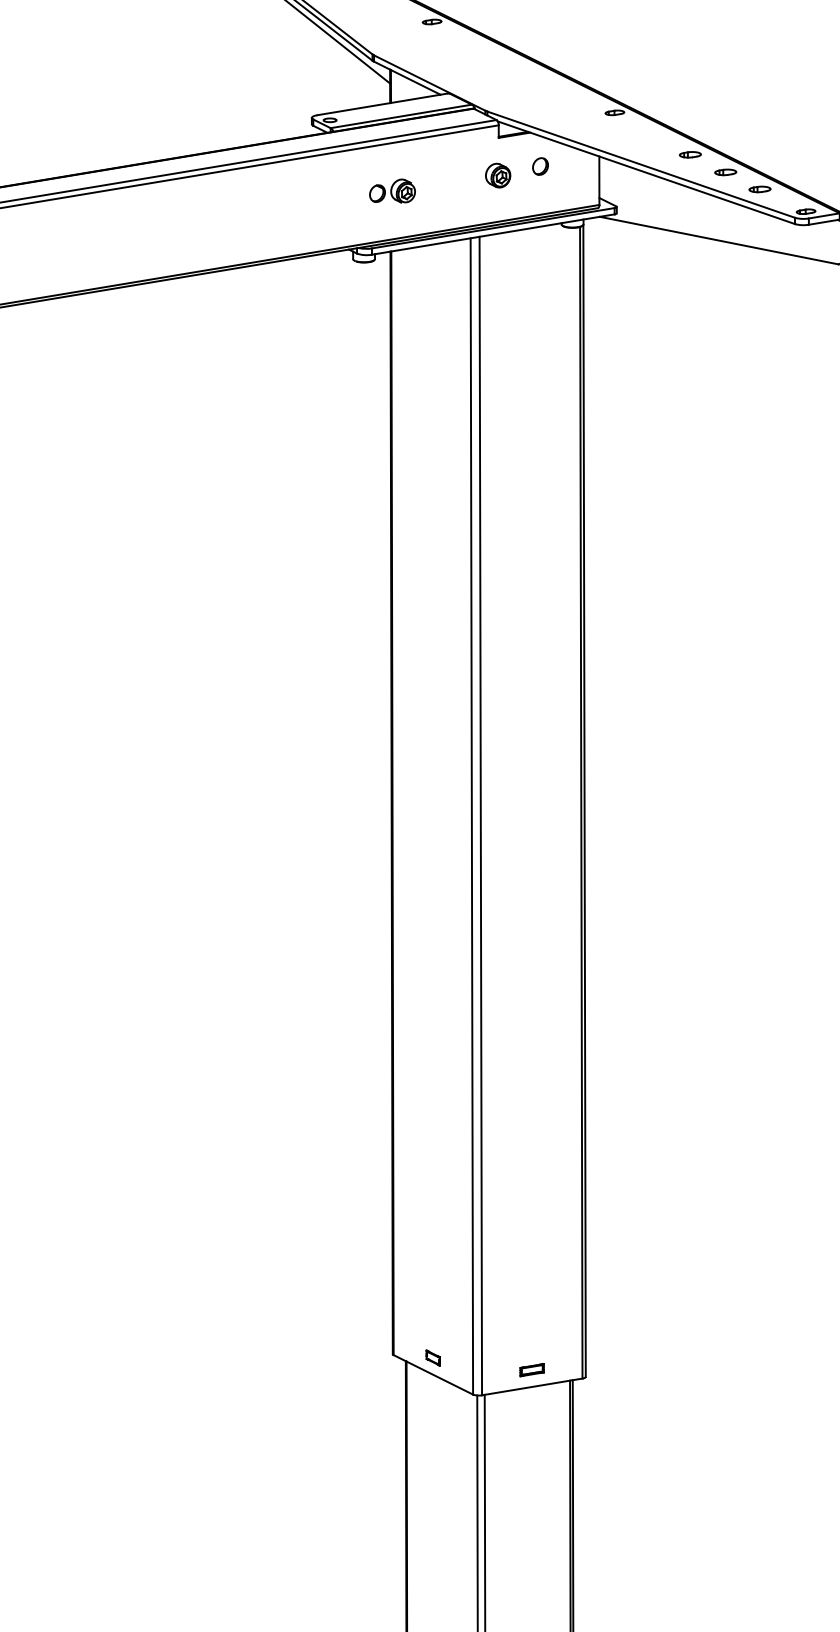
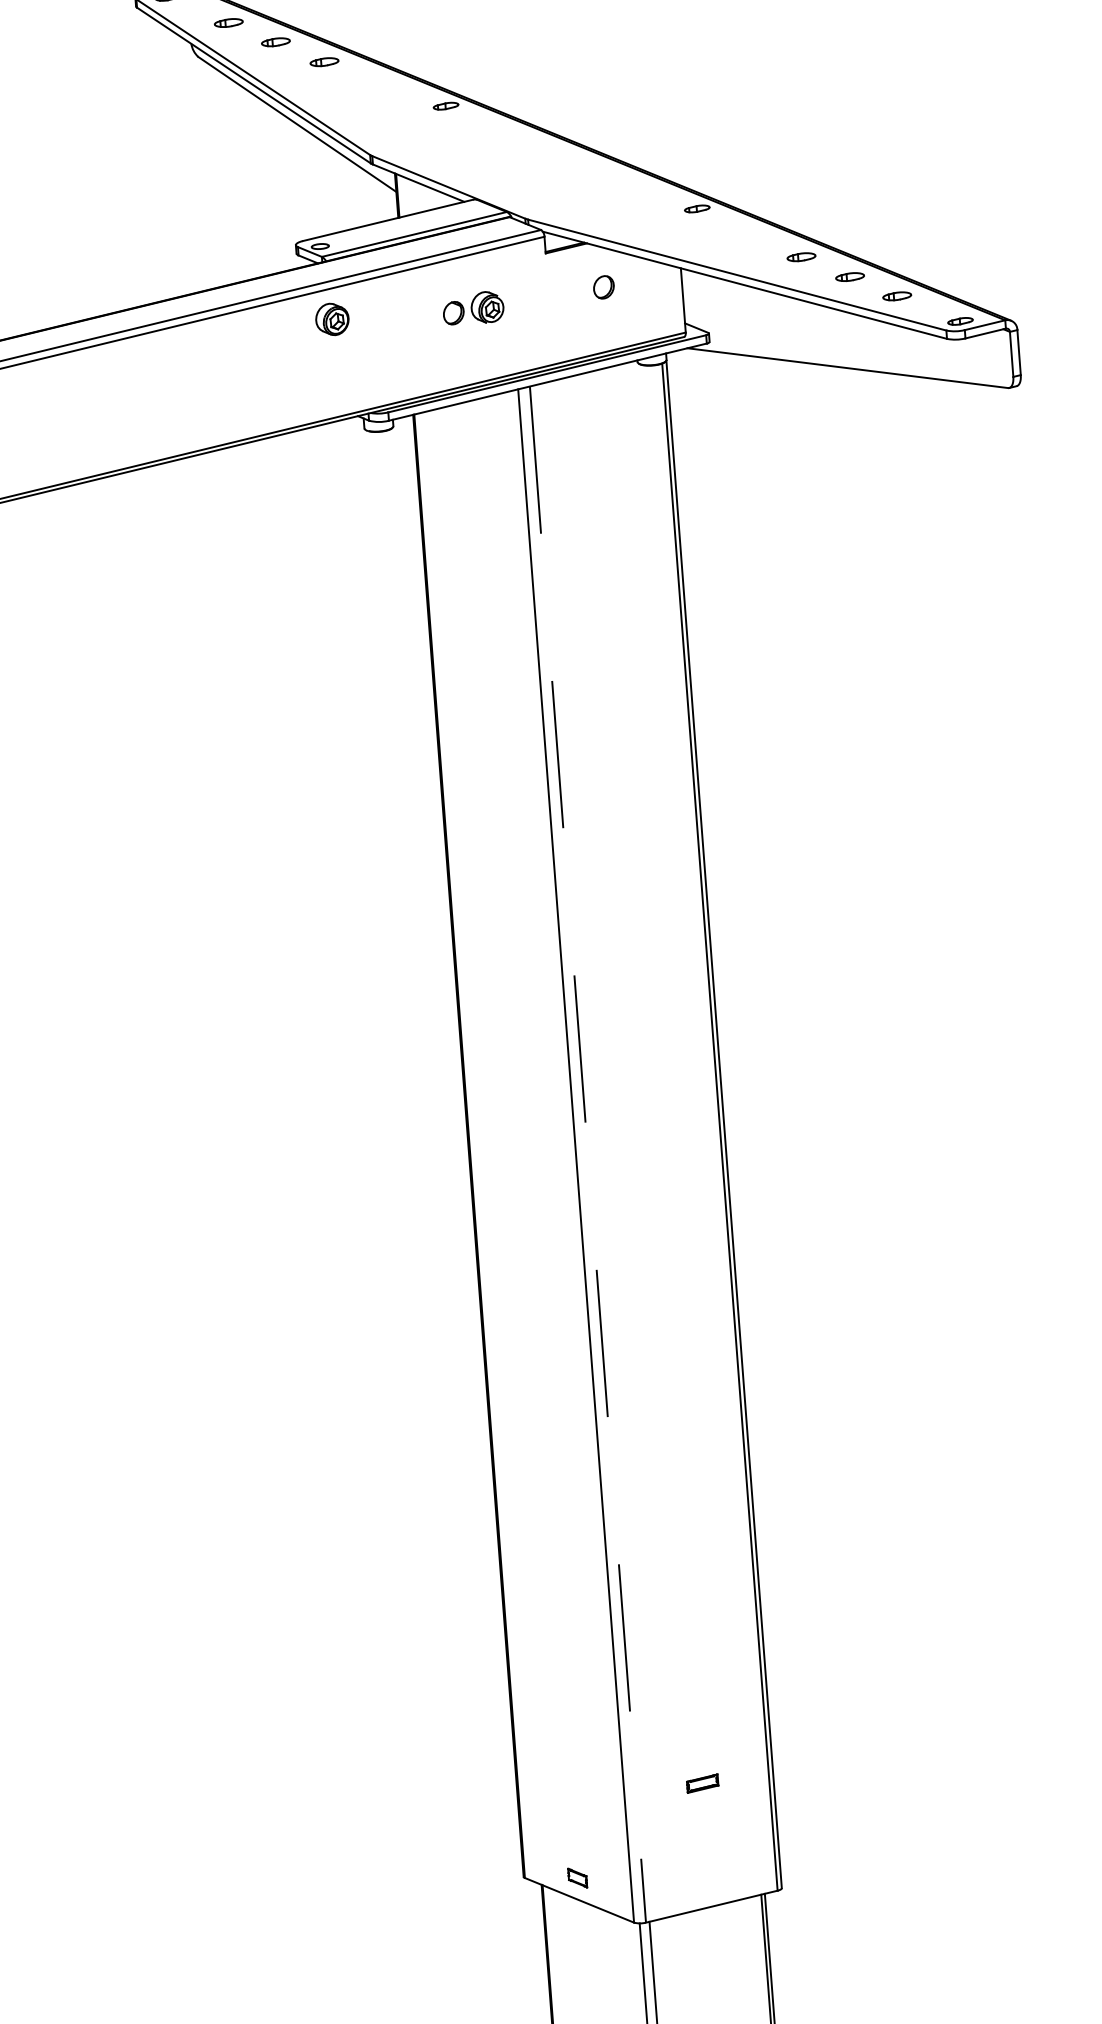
part: (498, 175) -> (332, 319), moved
part: (392, 190) -> (473, 307), moved
line: (480, 816) -> (587, 1155), solid -> dashed
part: (531, 1370) -> (701, 1784), moved

